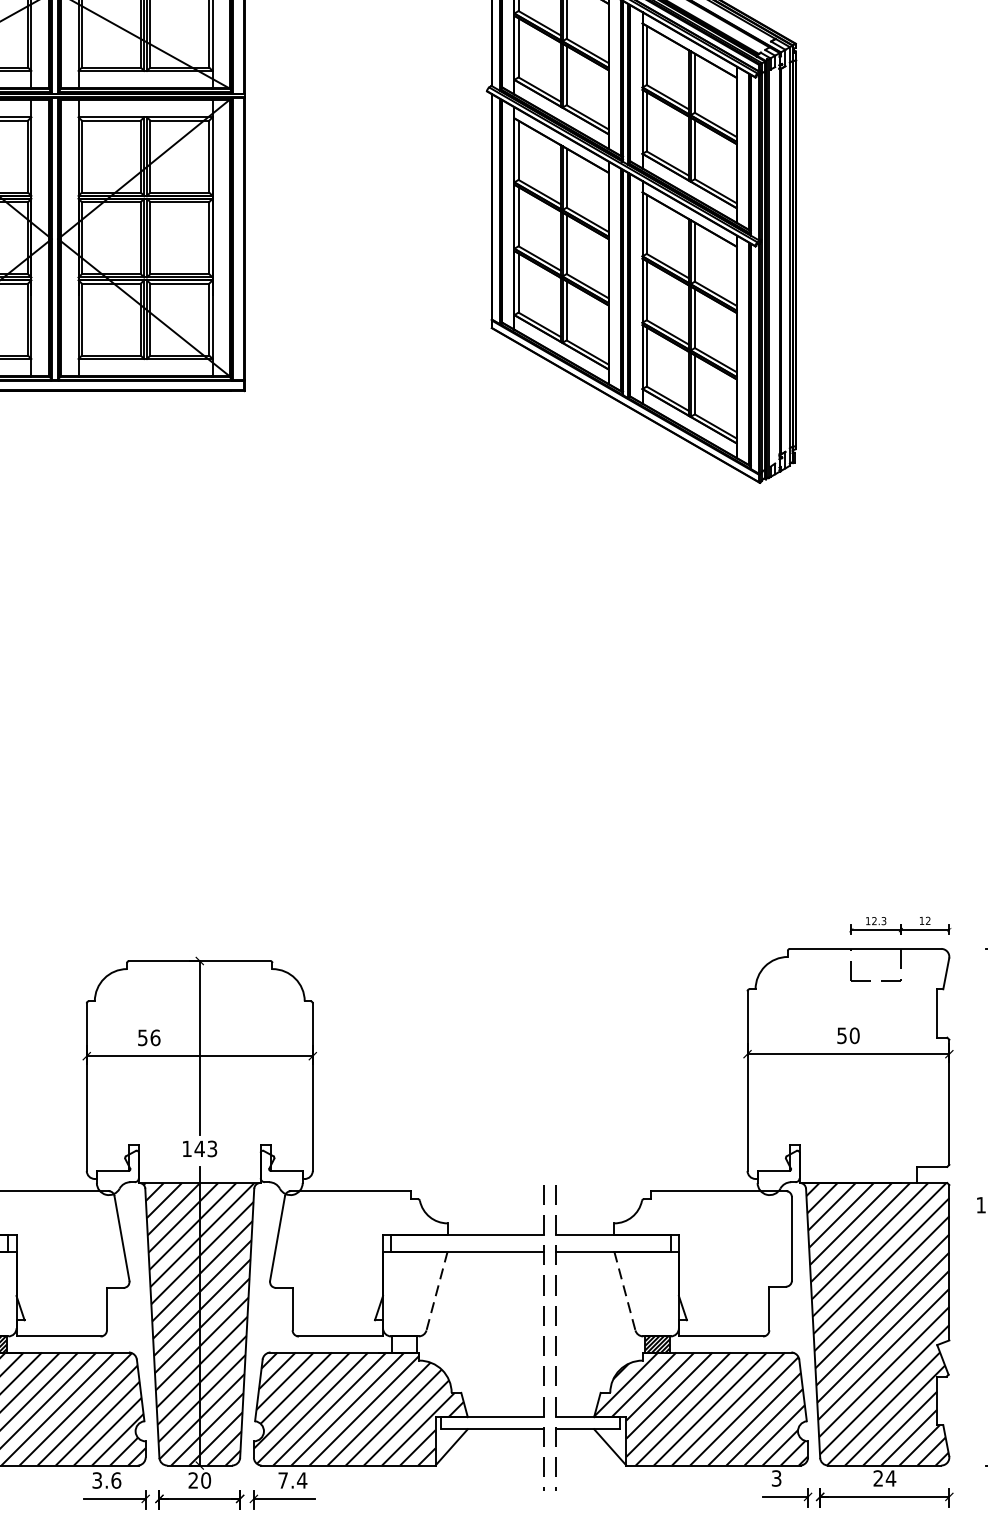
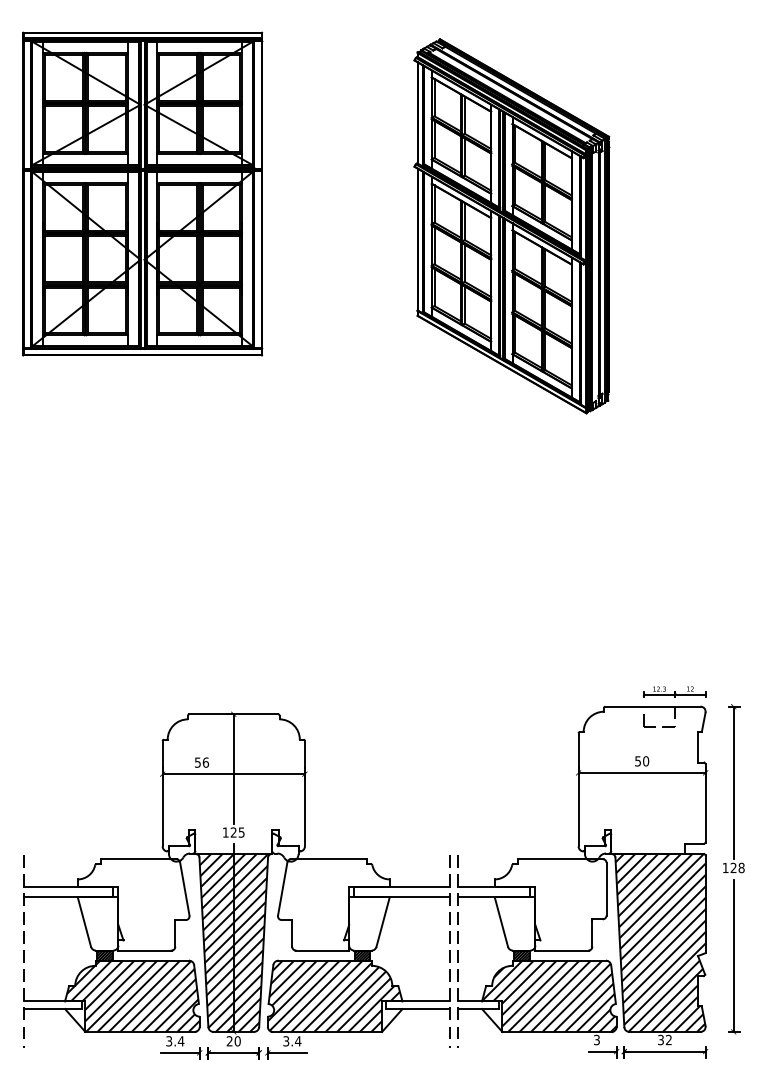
text: (205, 1148) -> (237, 832), 143 -> 125
line: (437, 1291) -> (383, 922), dashed -> solid
line: (625, 1291) -> (501, 922), dashed -> solid
hatch: (404, 1344) -> (362, 955), added
text: (885, 1477) -> (665, 1039), 24 -> 32
text: (115, 1480) -> (180, 1041), 3.6 -> 3.4
text: (283, 1480) -> (286, 1041), 7.4 -> 3.4

